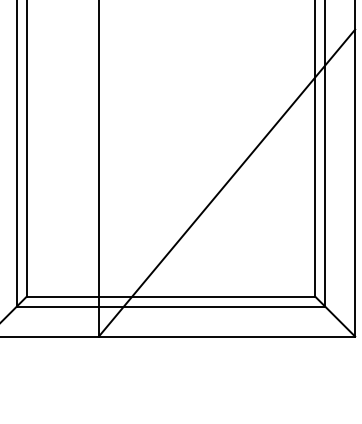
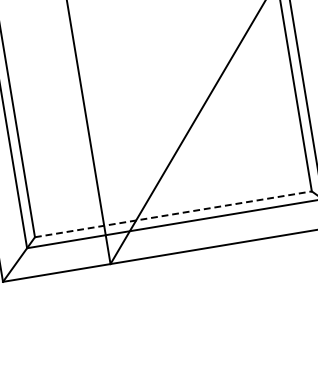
line: (171, 296) -> (173, 214), solid -> dashed

